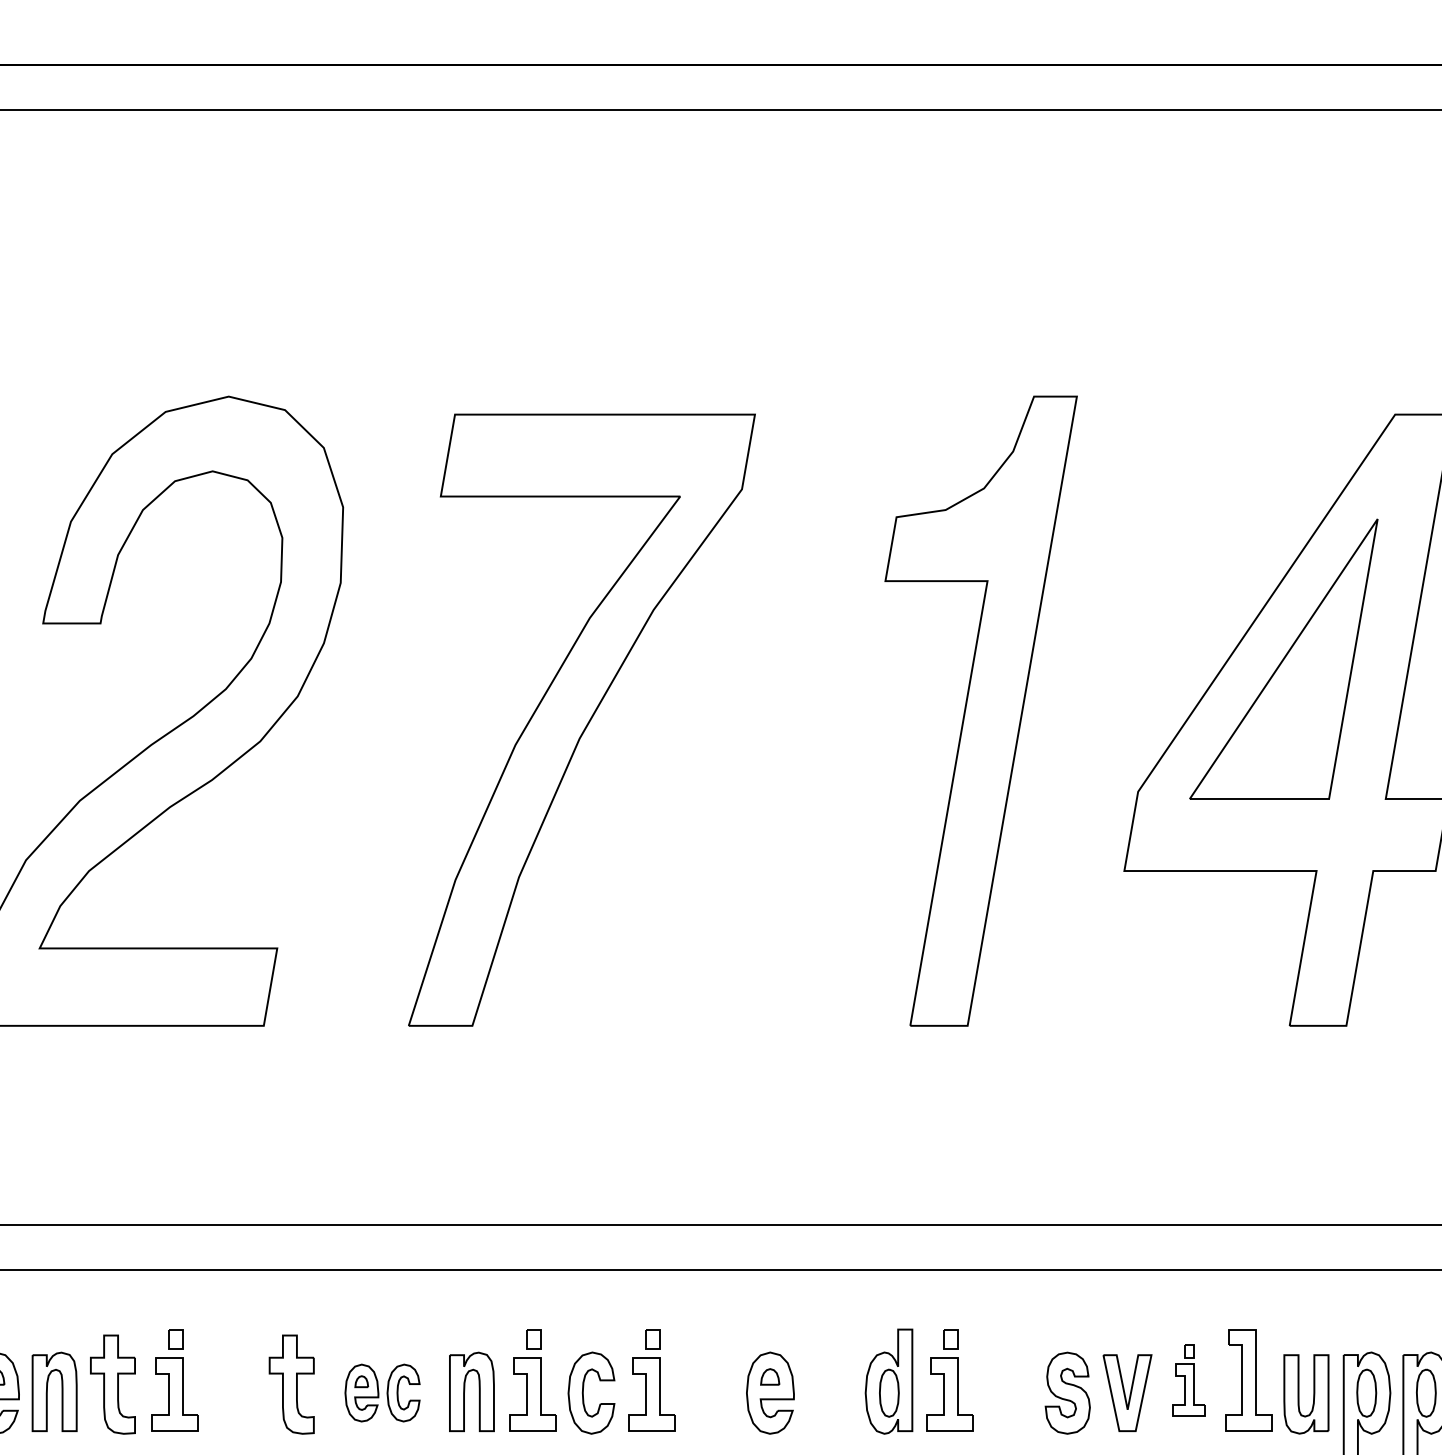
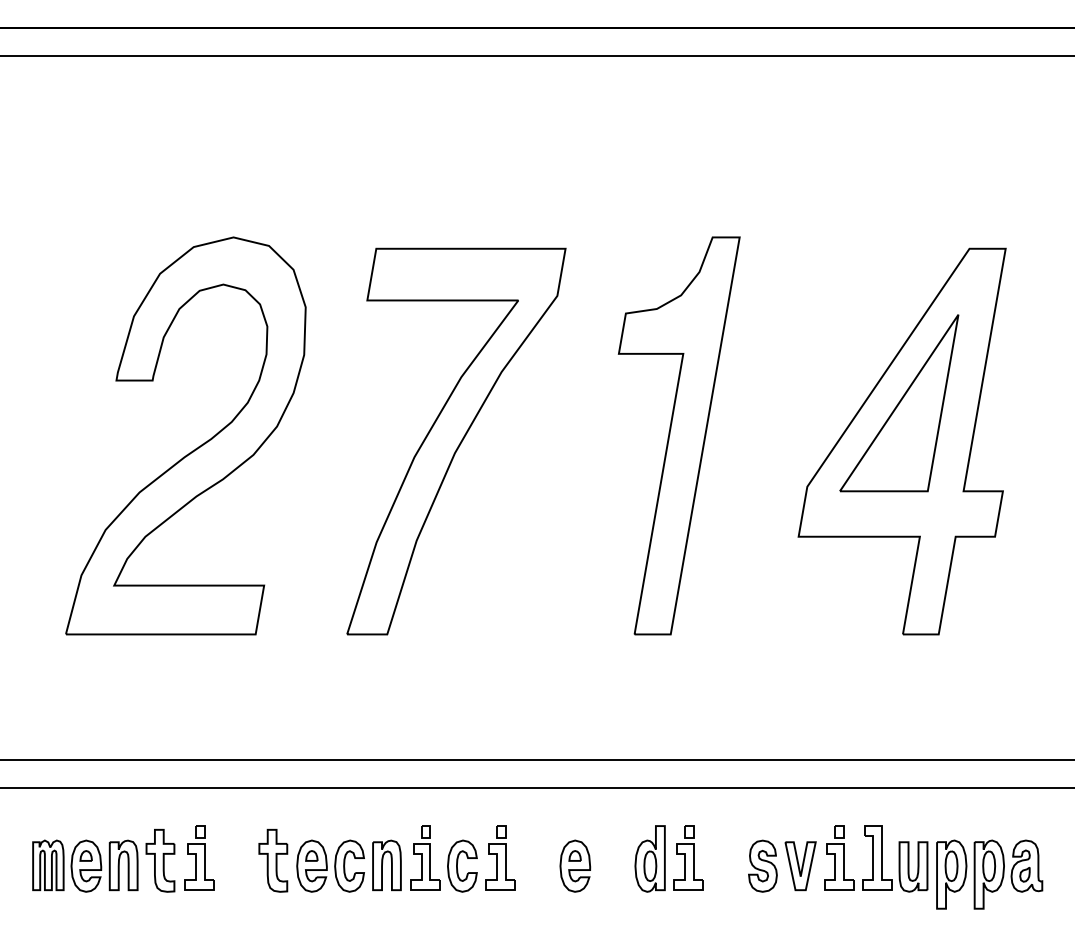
part: (979, 710) -> (678, 435), moved
part: (1189, 1379) -> (839, 857), size x1.43
part: (382, 1392) -> (330, 865), size x1.43

